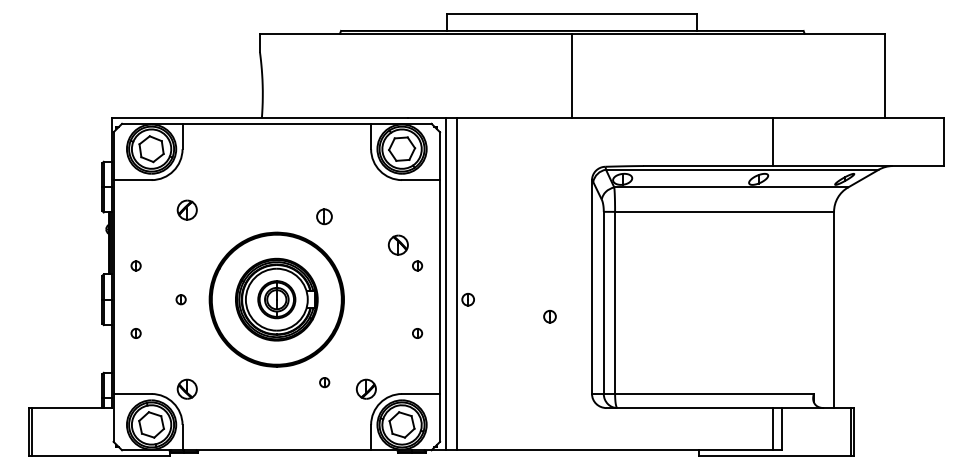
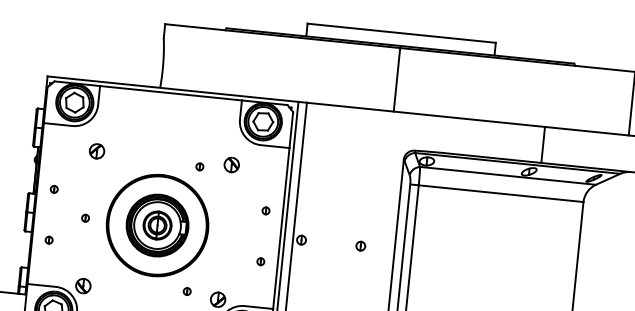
part: (324, 216) -> (199, 166), size x0.62
part: (397, 244) -> (231, 164), moved
part: (549, 316) -> (360, 246), moved

